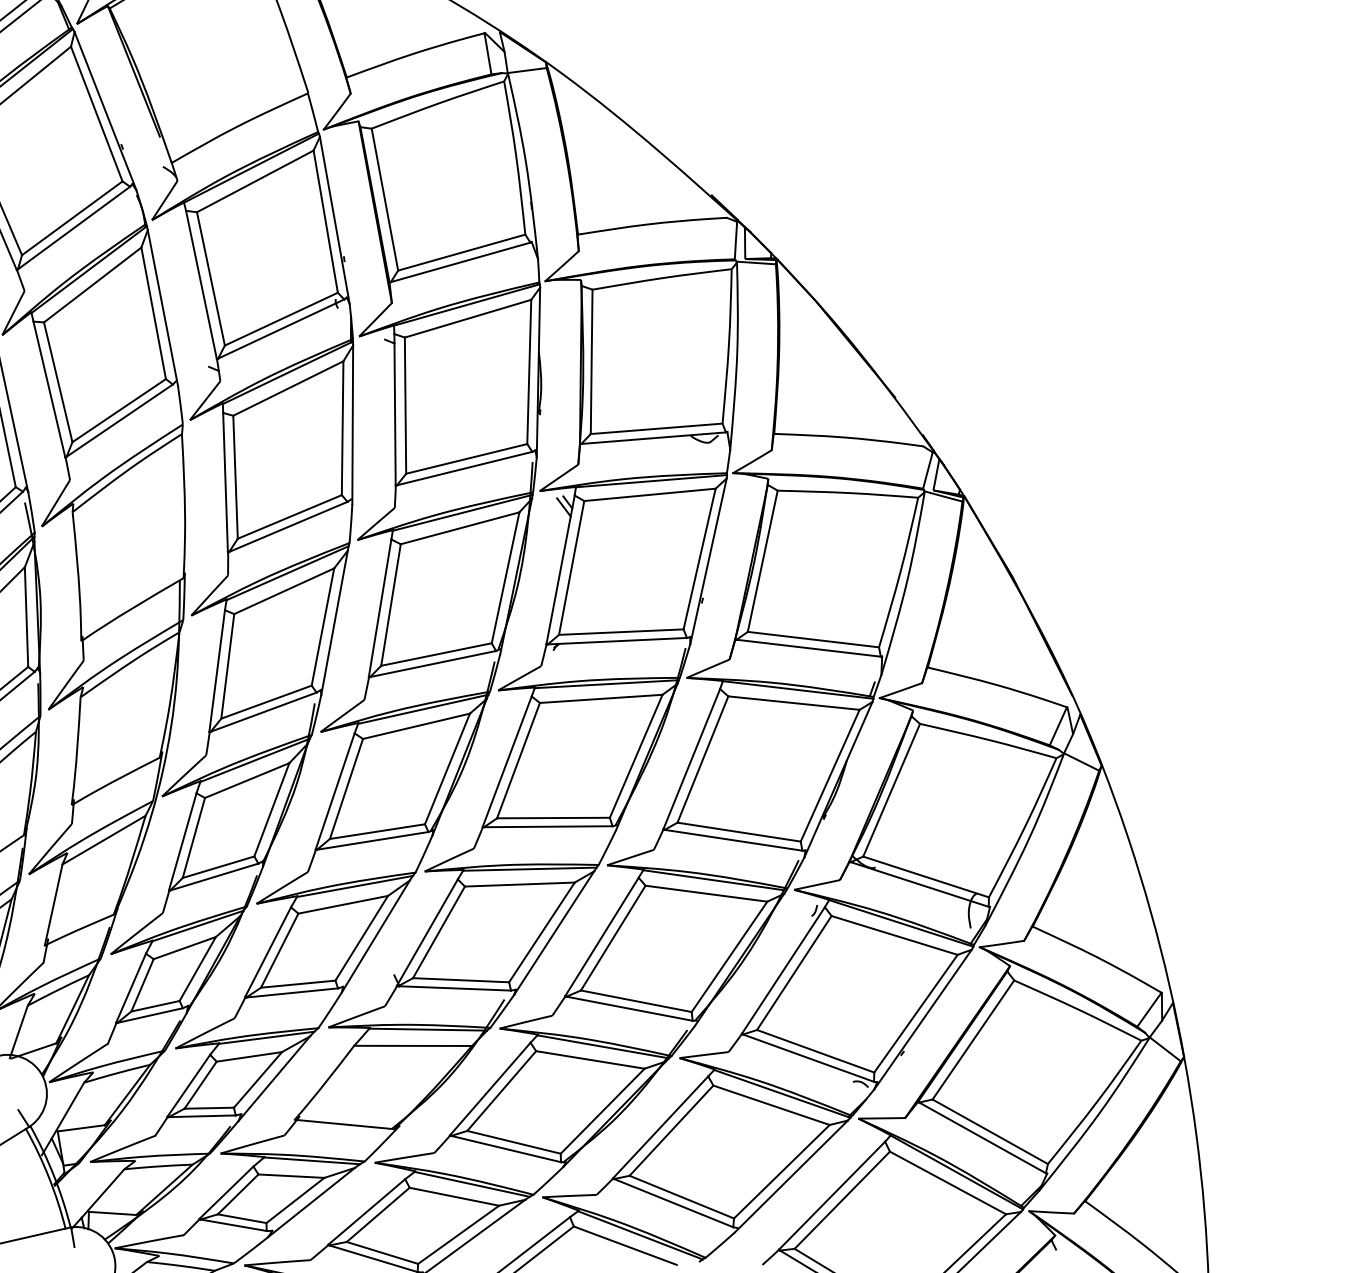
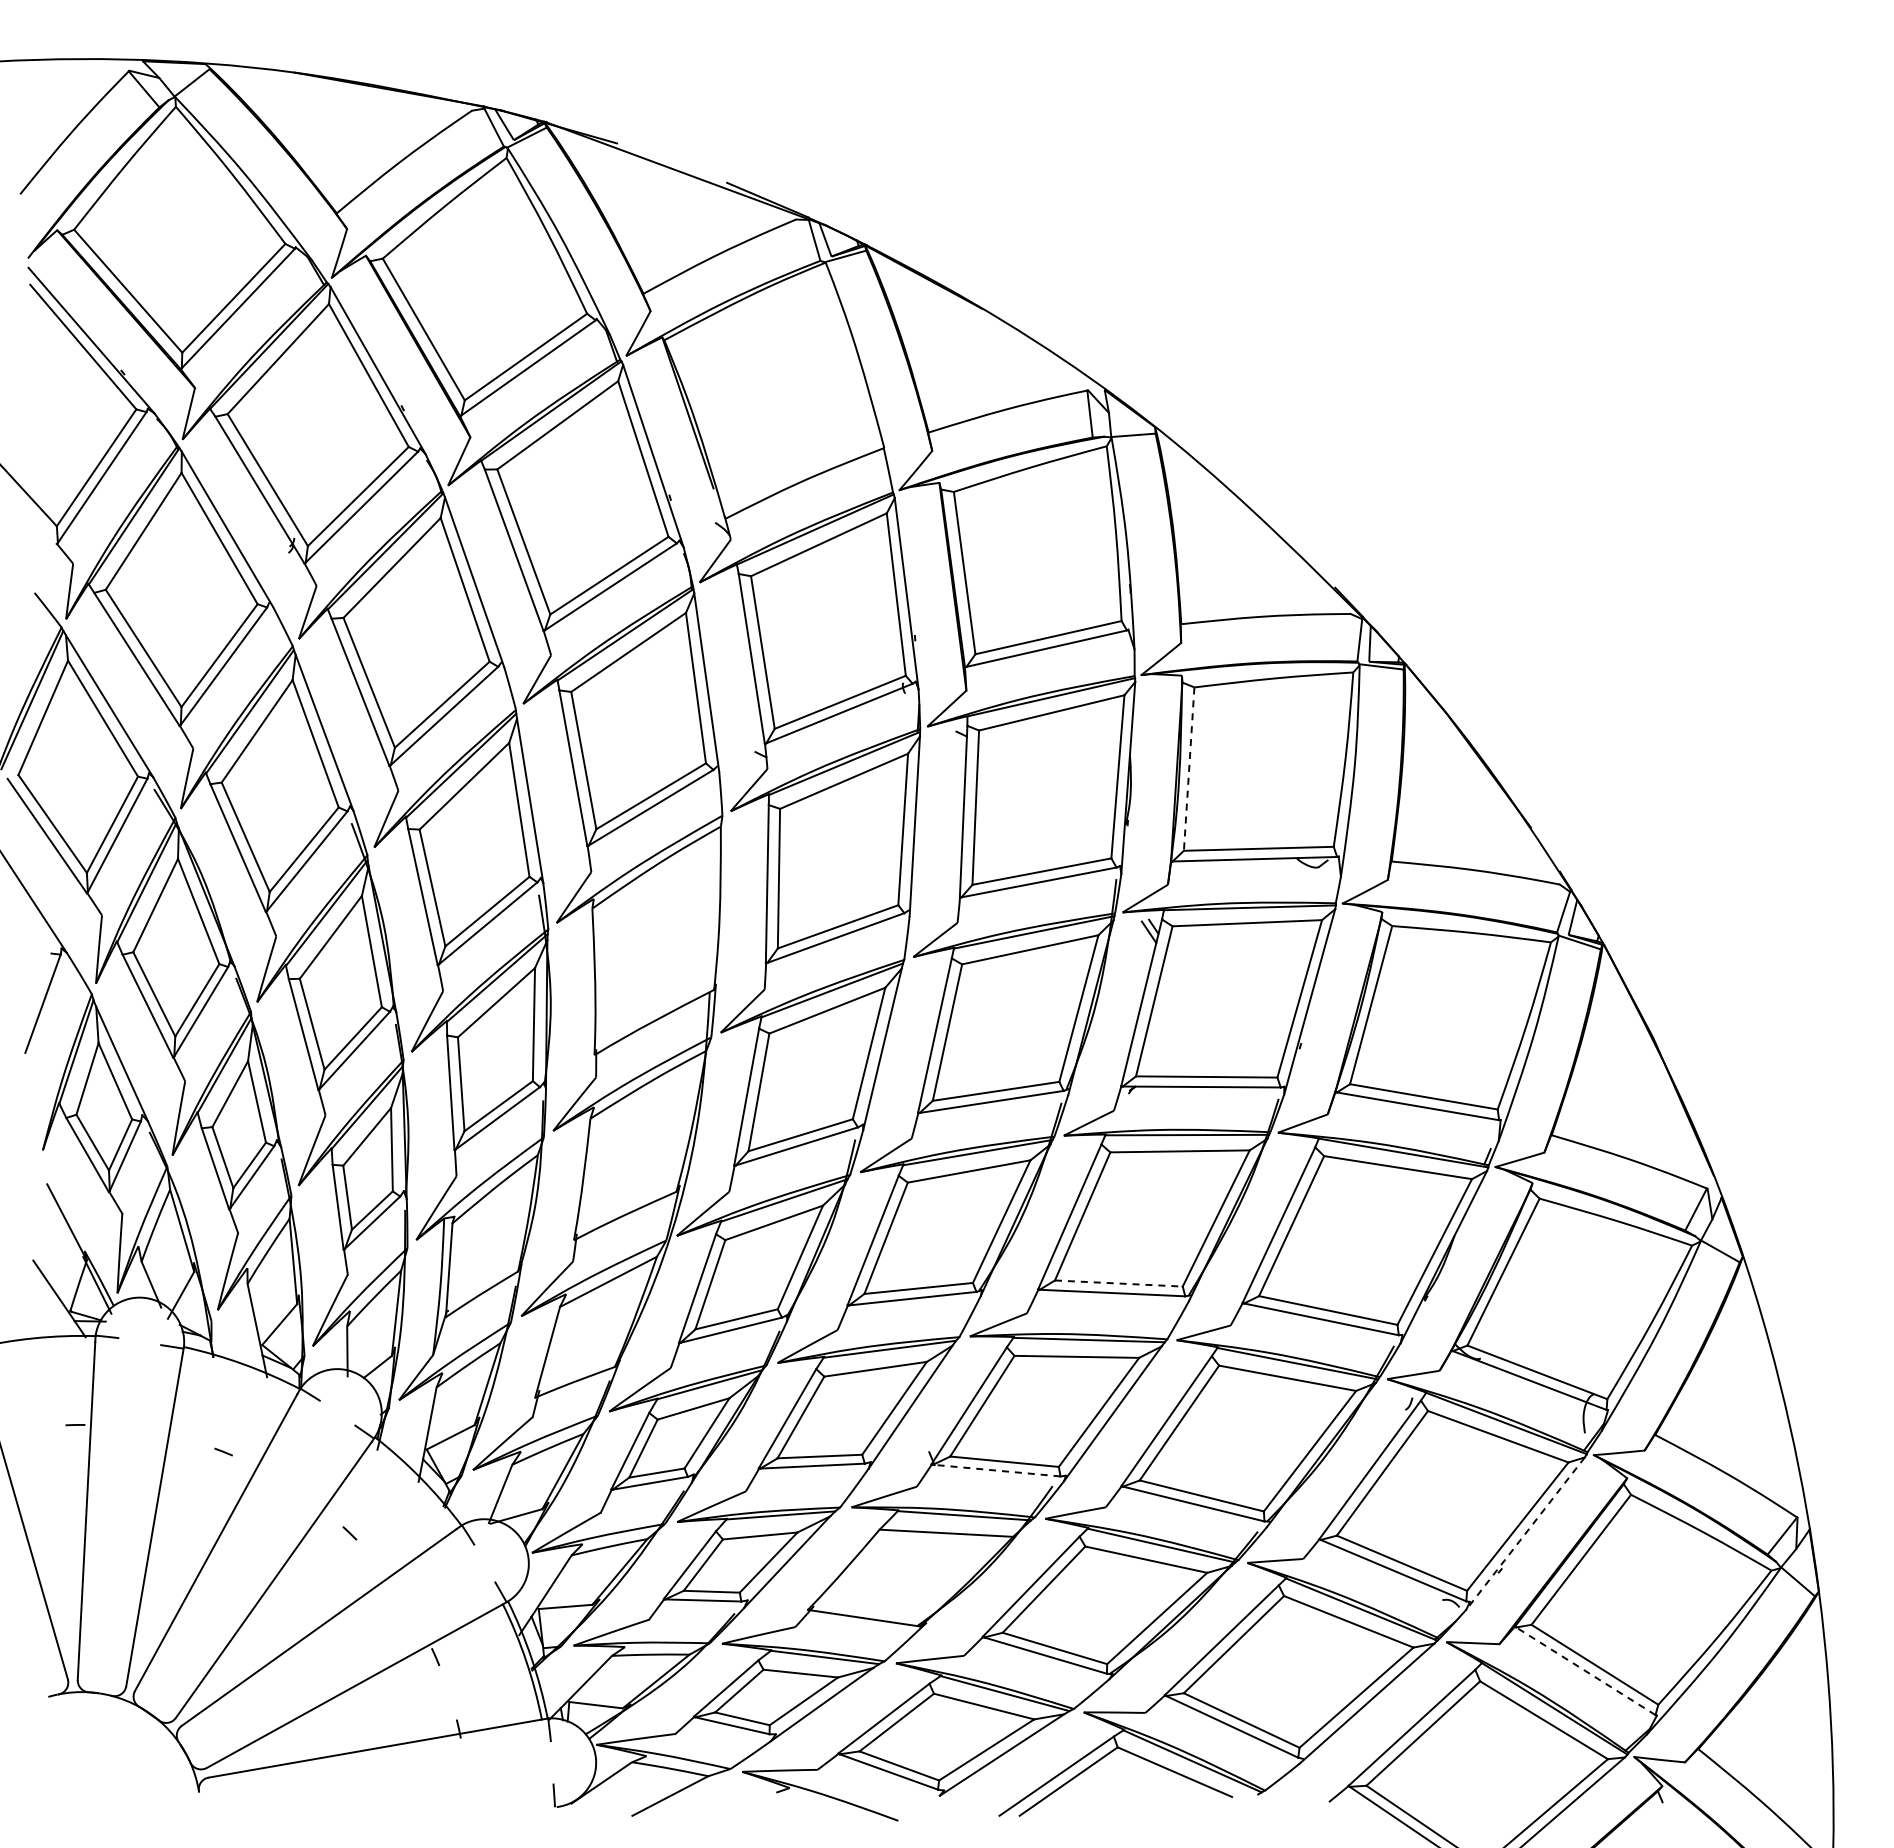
line: (591, 362) -> (1189, 769), solid -> dashed
line: (553, 818) -> (1118, 1283), solid -> dashed
line: (454, 988) -> (996, 1470), solid -> dashed
line: (923, 1019) -> (1525, 1533), solid -> dashed
line: (982, 1137) -> (1585, 1670), solid -> dashed

